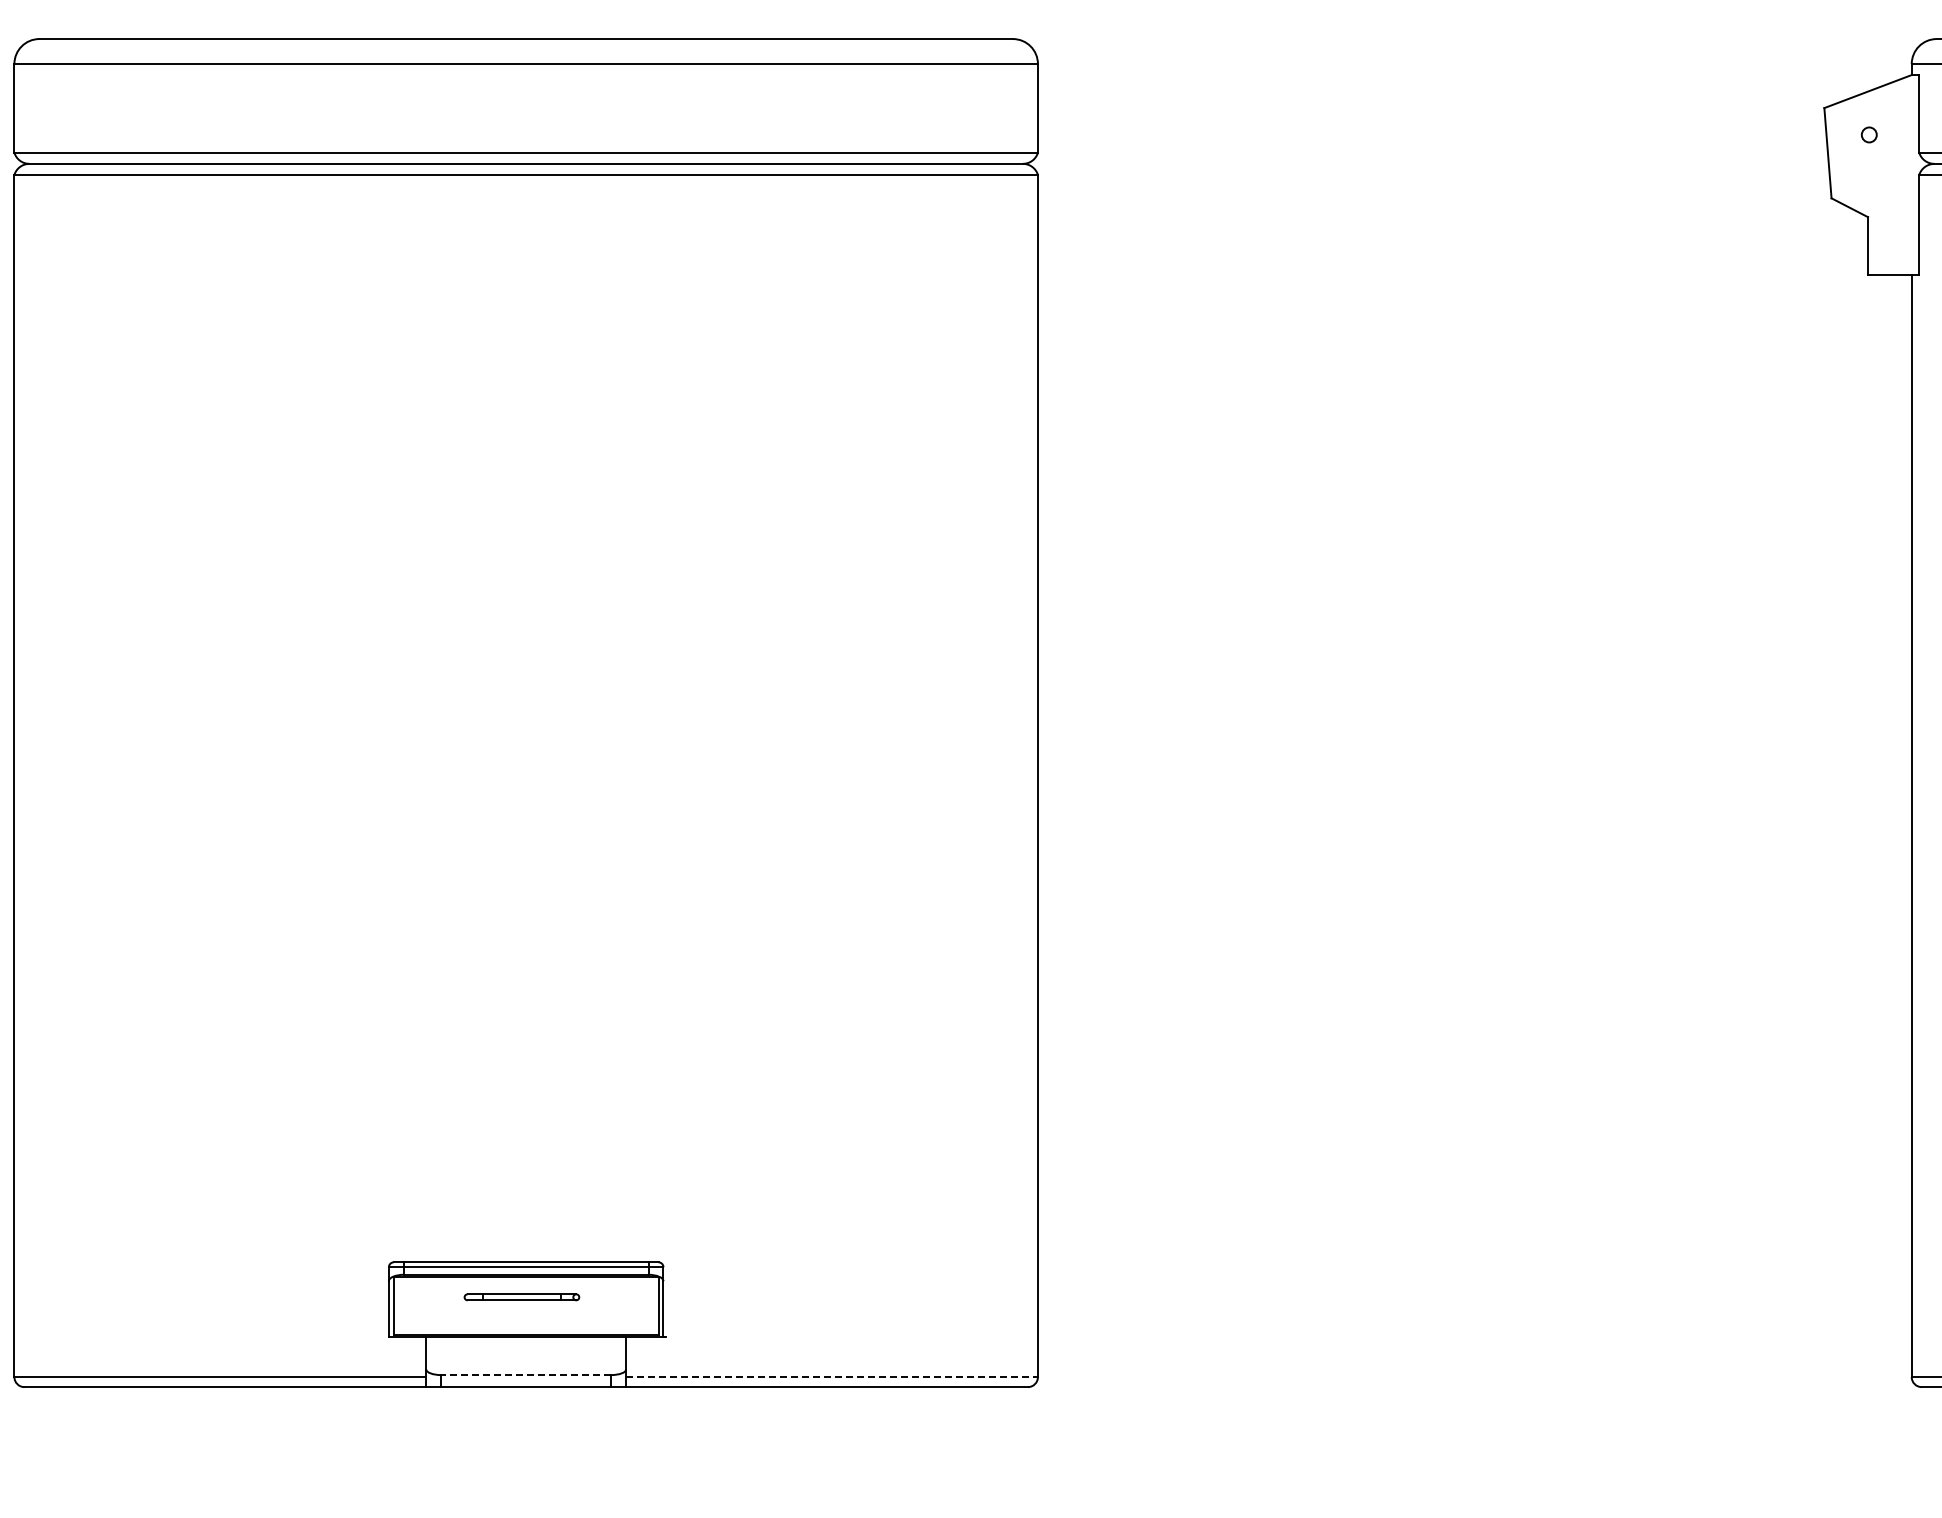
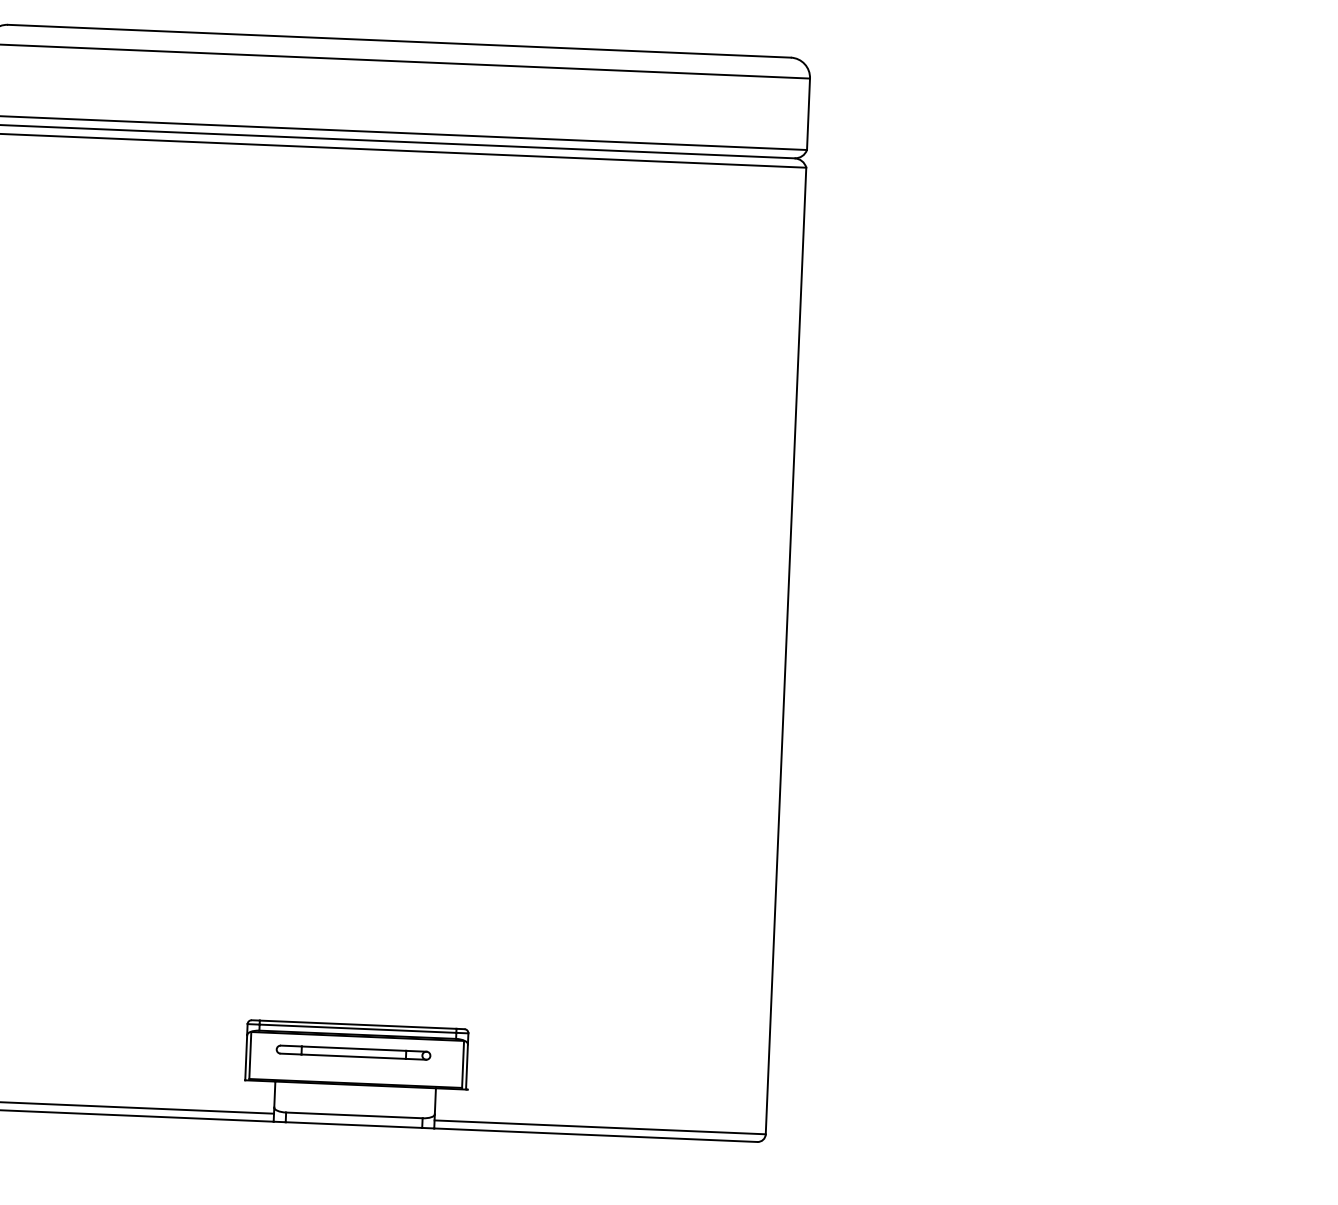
part: (521, 1297) -> (353, 1052), size x1.67
line: (526, 1375) -> (354, 1115), dashed -> solid
line: (831, 1377) -> (599, 1127), dashed -> solid

